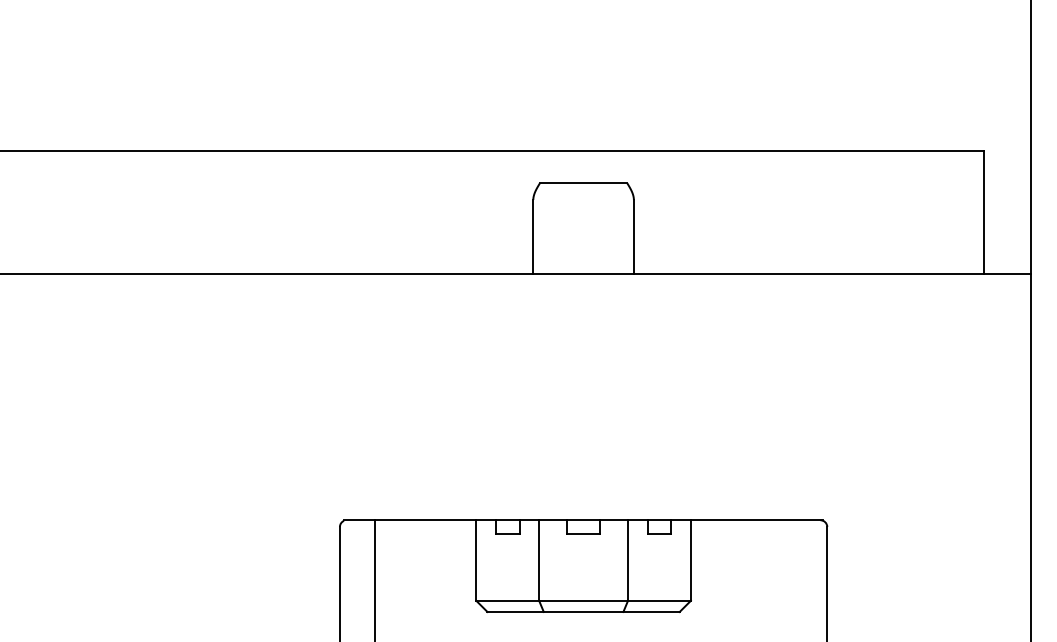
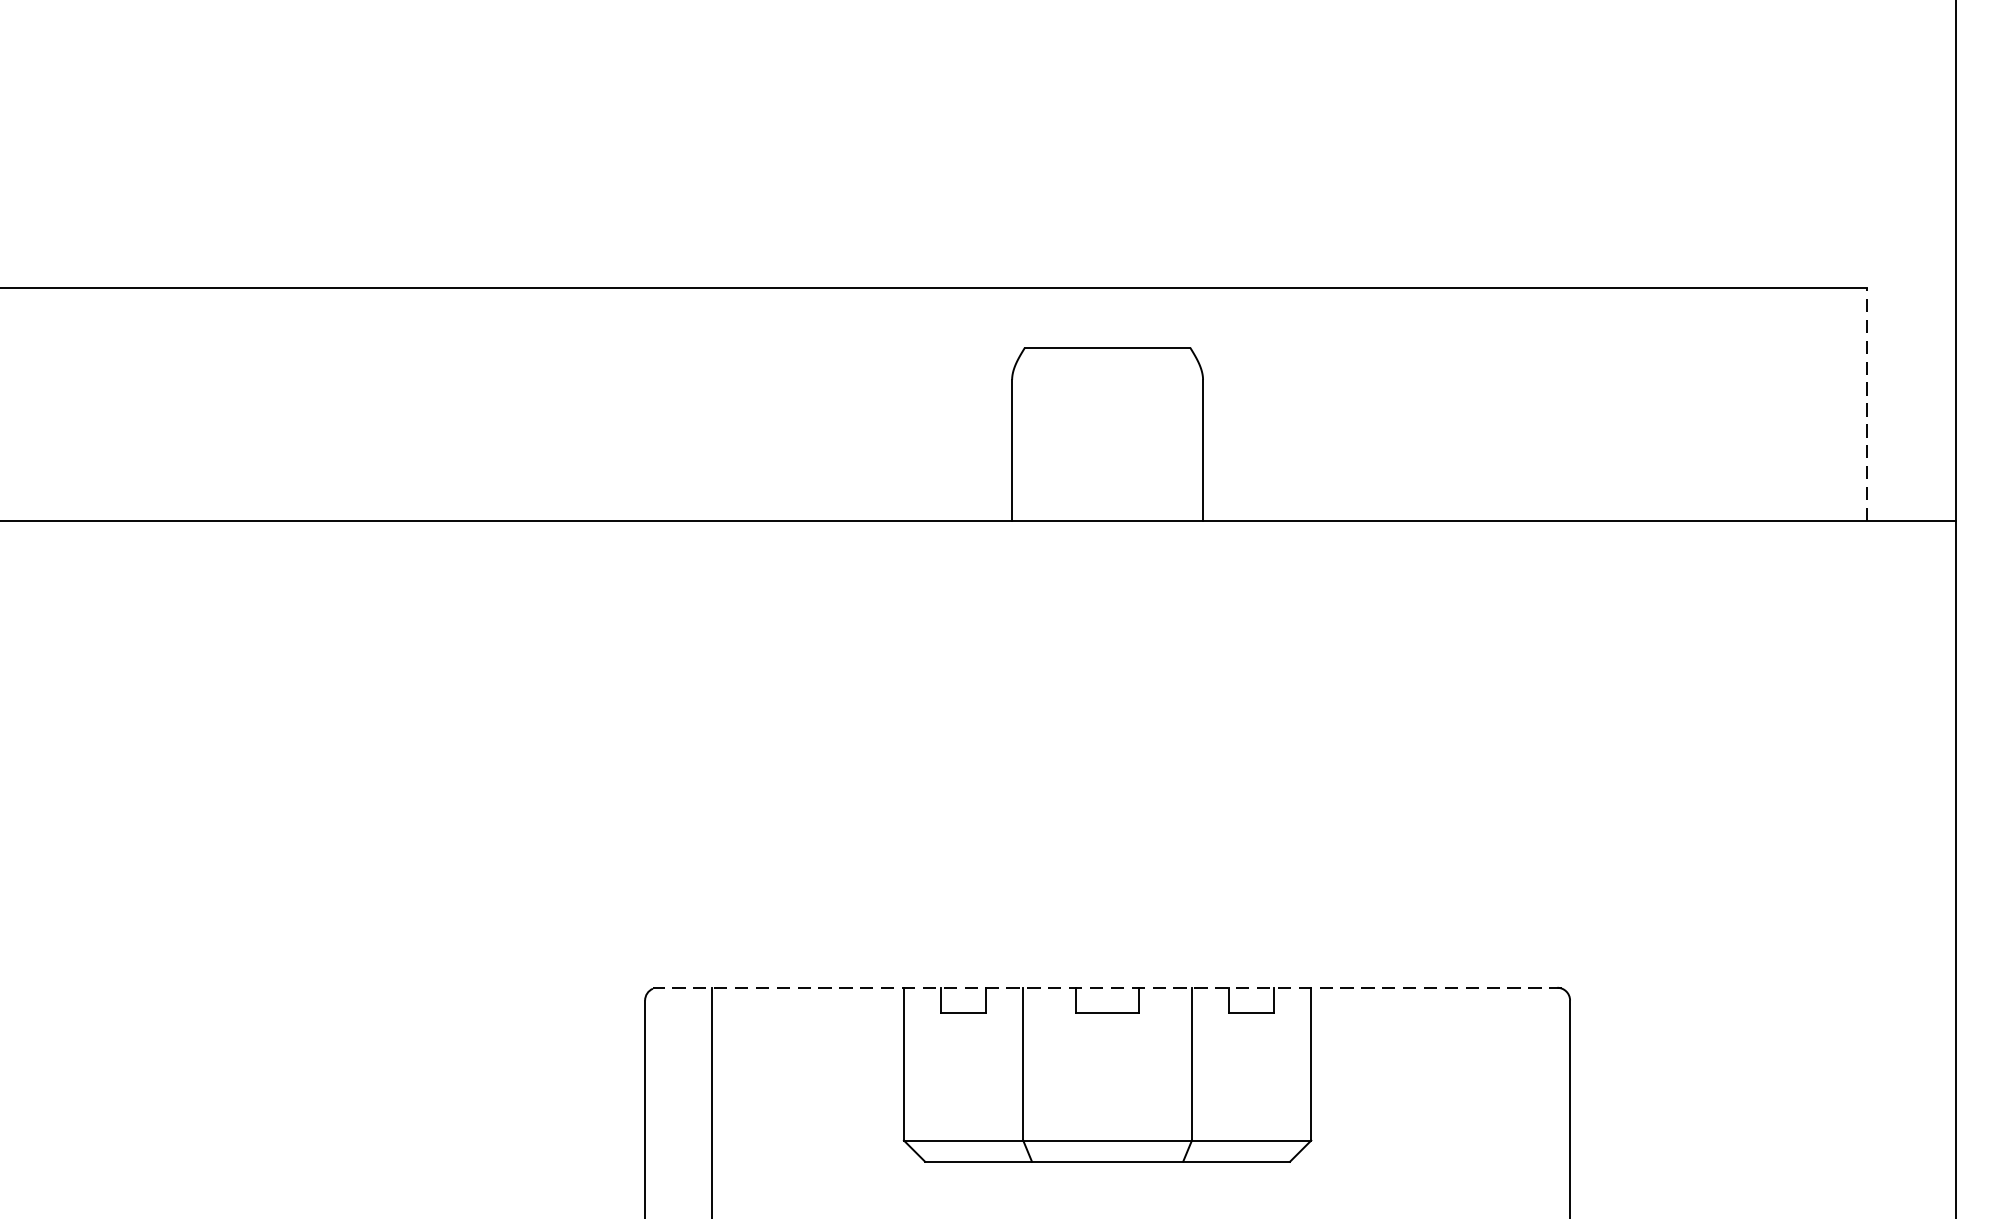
line: (983, 212) -> (1866, 403), solid -> dashed
line: (583, 520) -> (1107, 988), solid -> dashed

